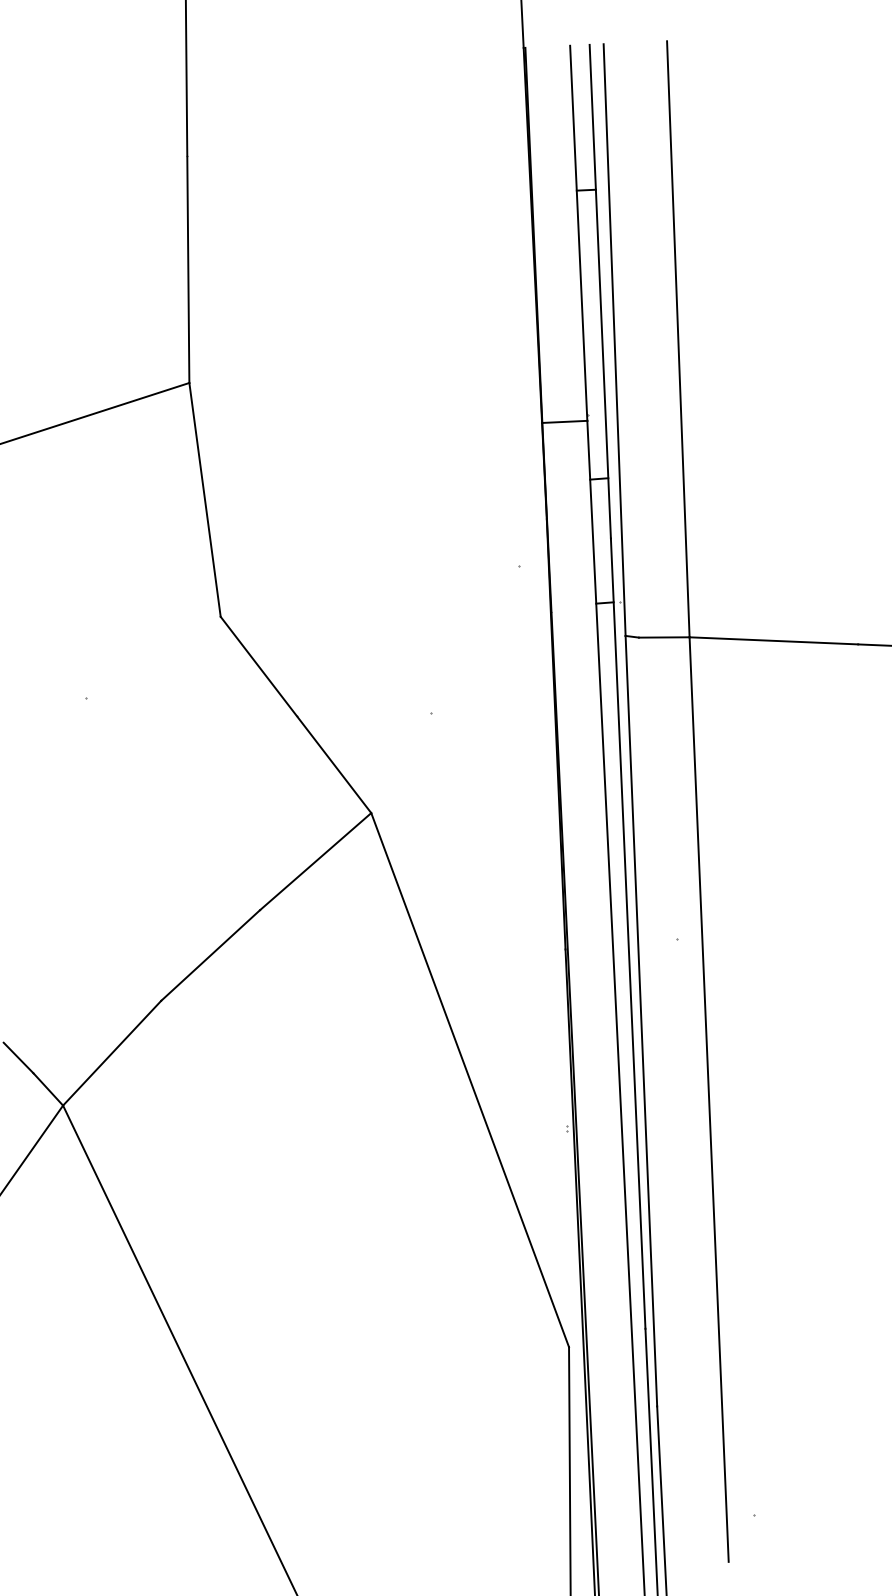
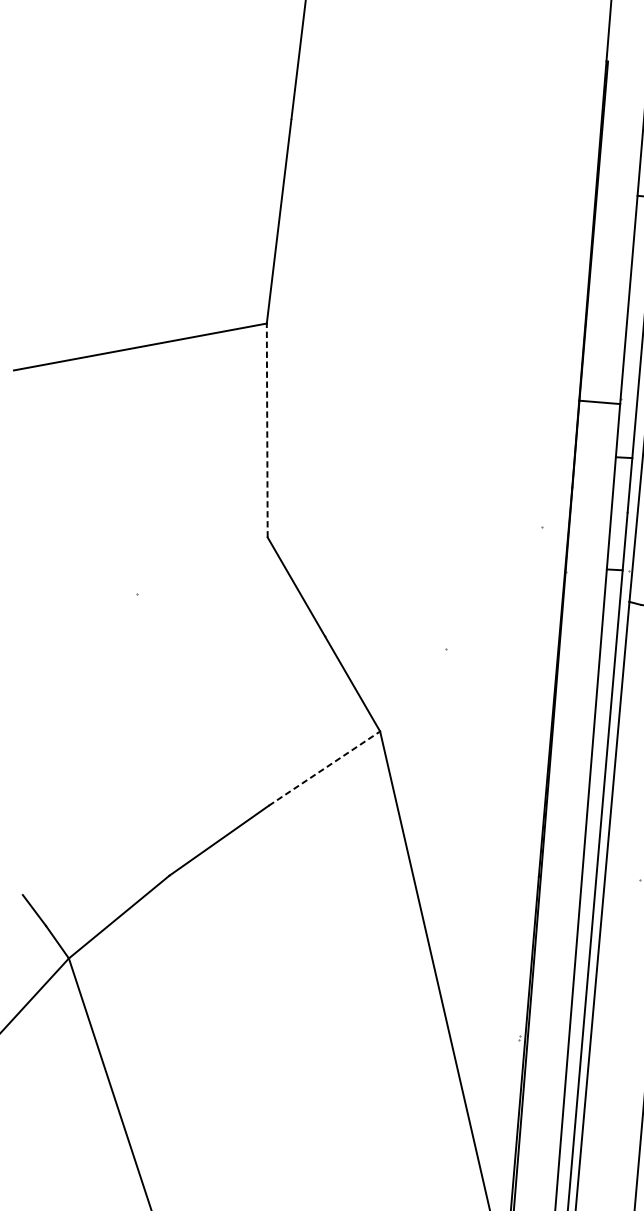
line: (205, 499) -> (267, 430), solid -> dashed
line: (315, 861) -> (324, 768), solid -> dashed

